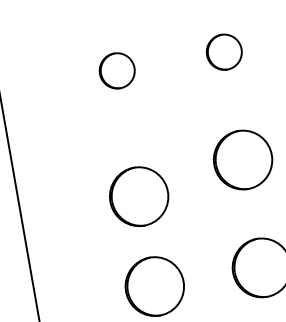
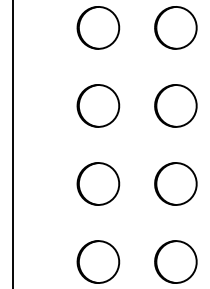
part: (223, 51) -> (175, 105), size x1.67
part: (117, 70) -> (98, 105), size x1.67
part: (139, 195) -> (98, 183), moved

